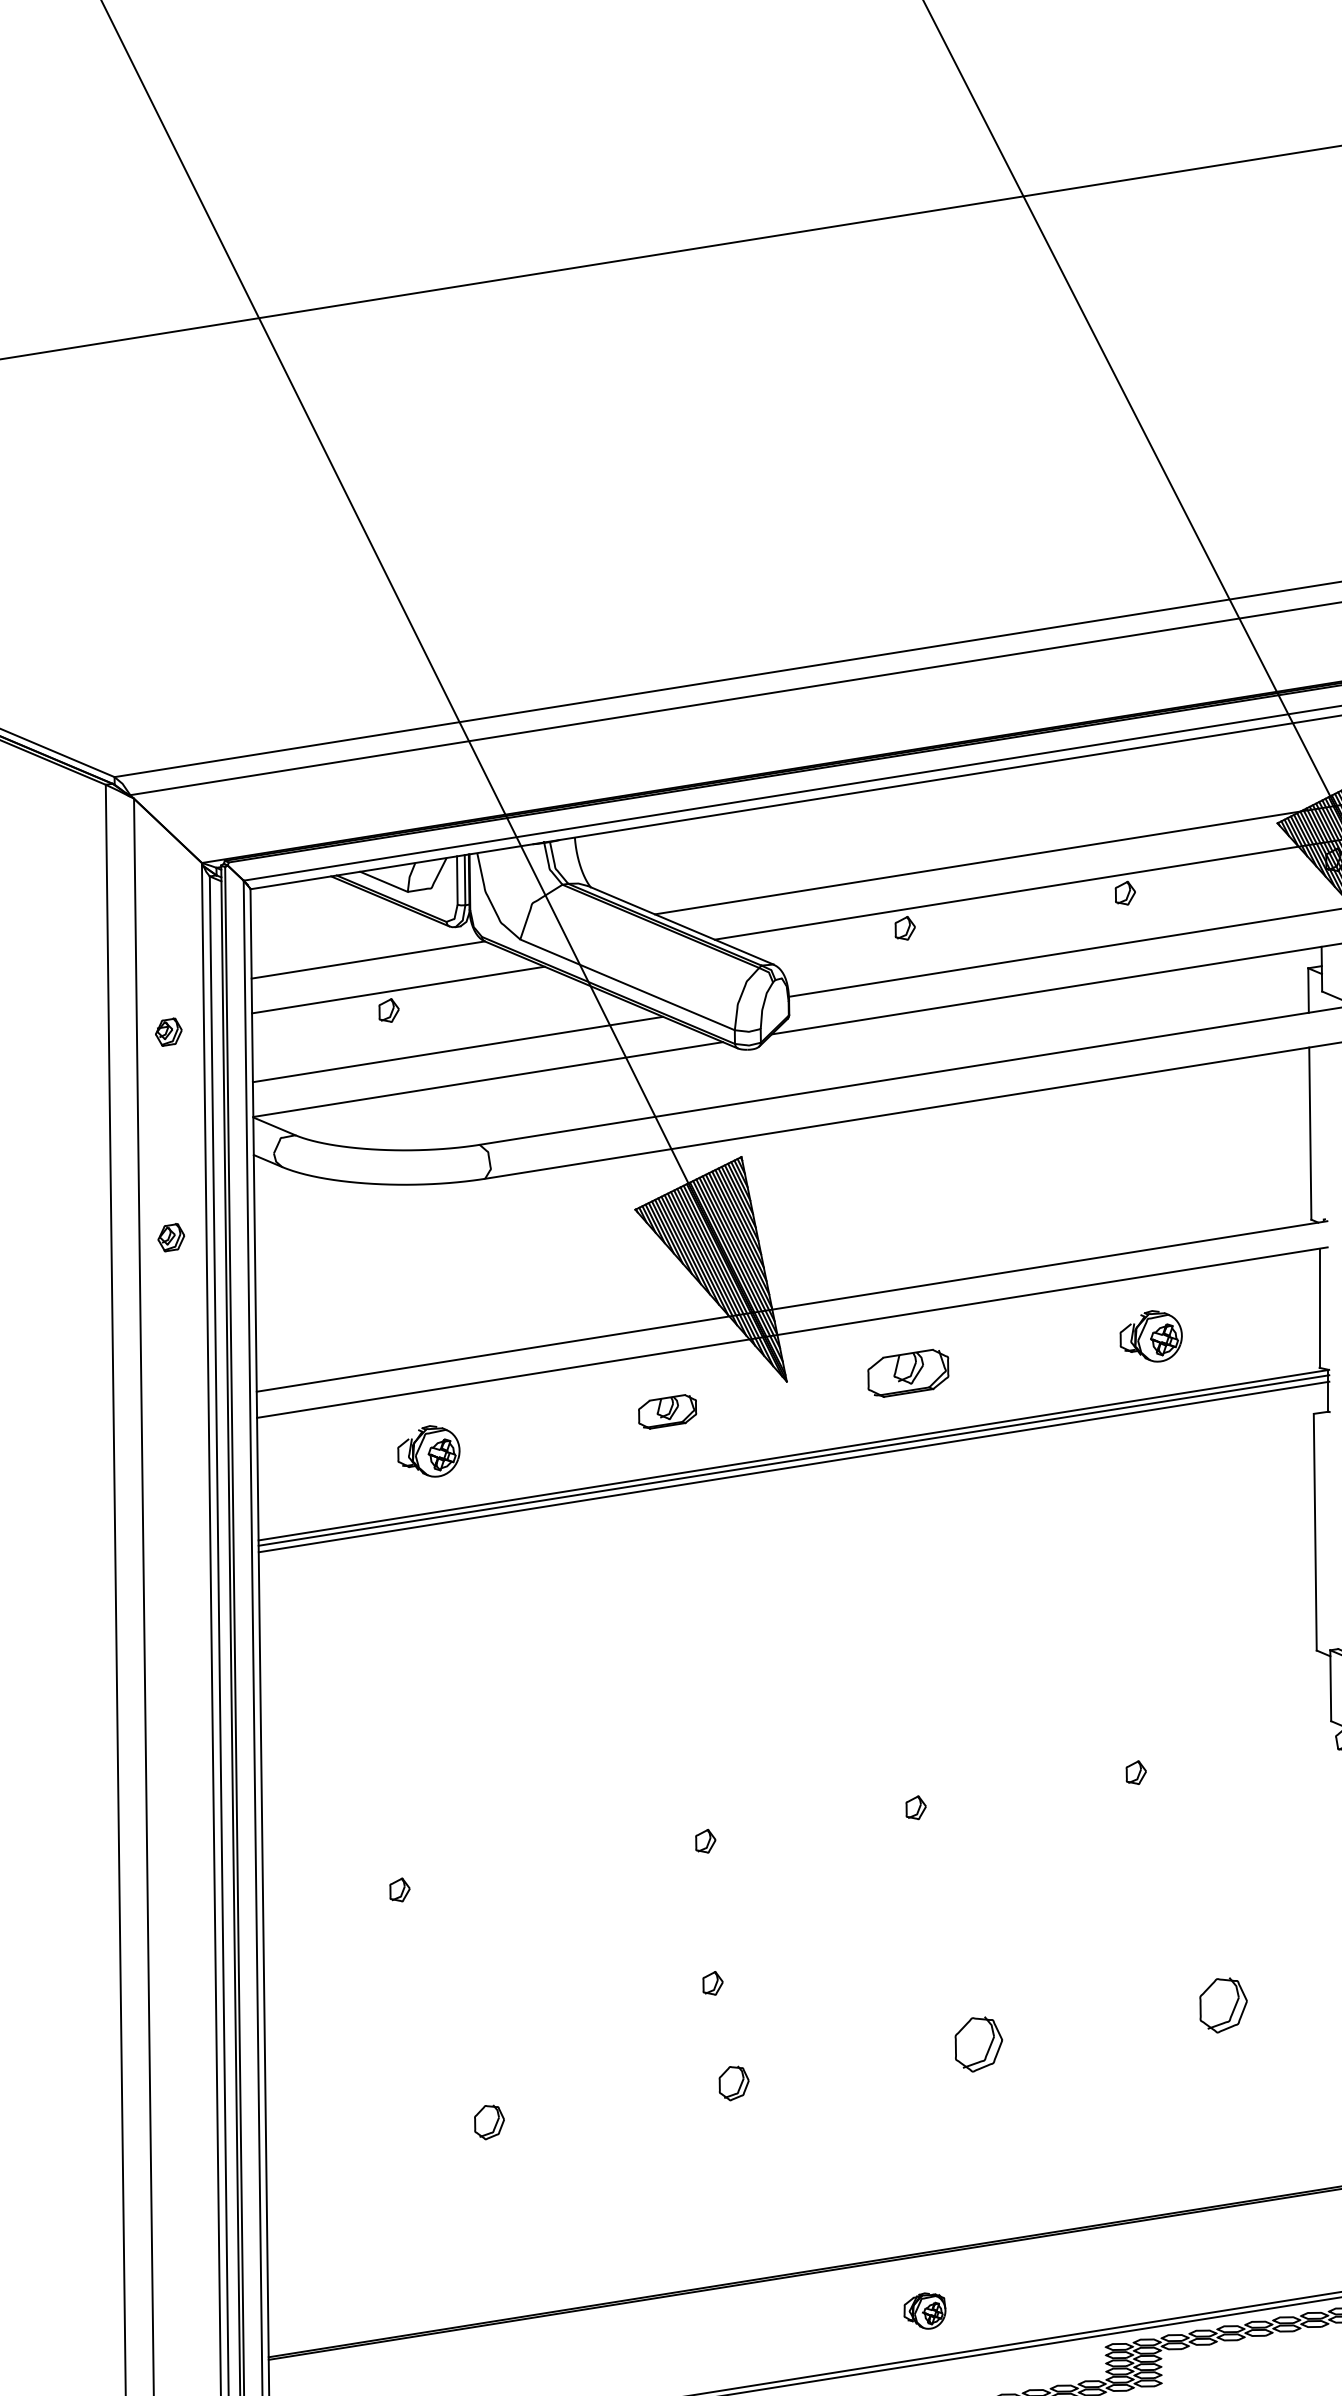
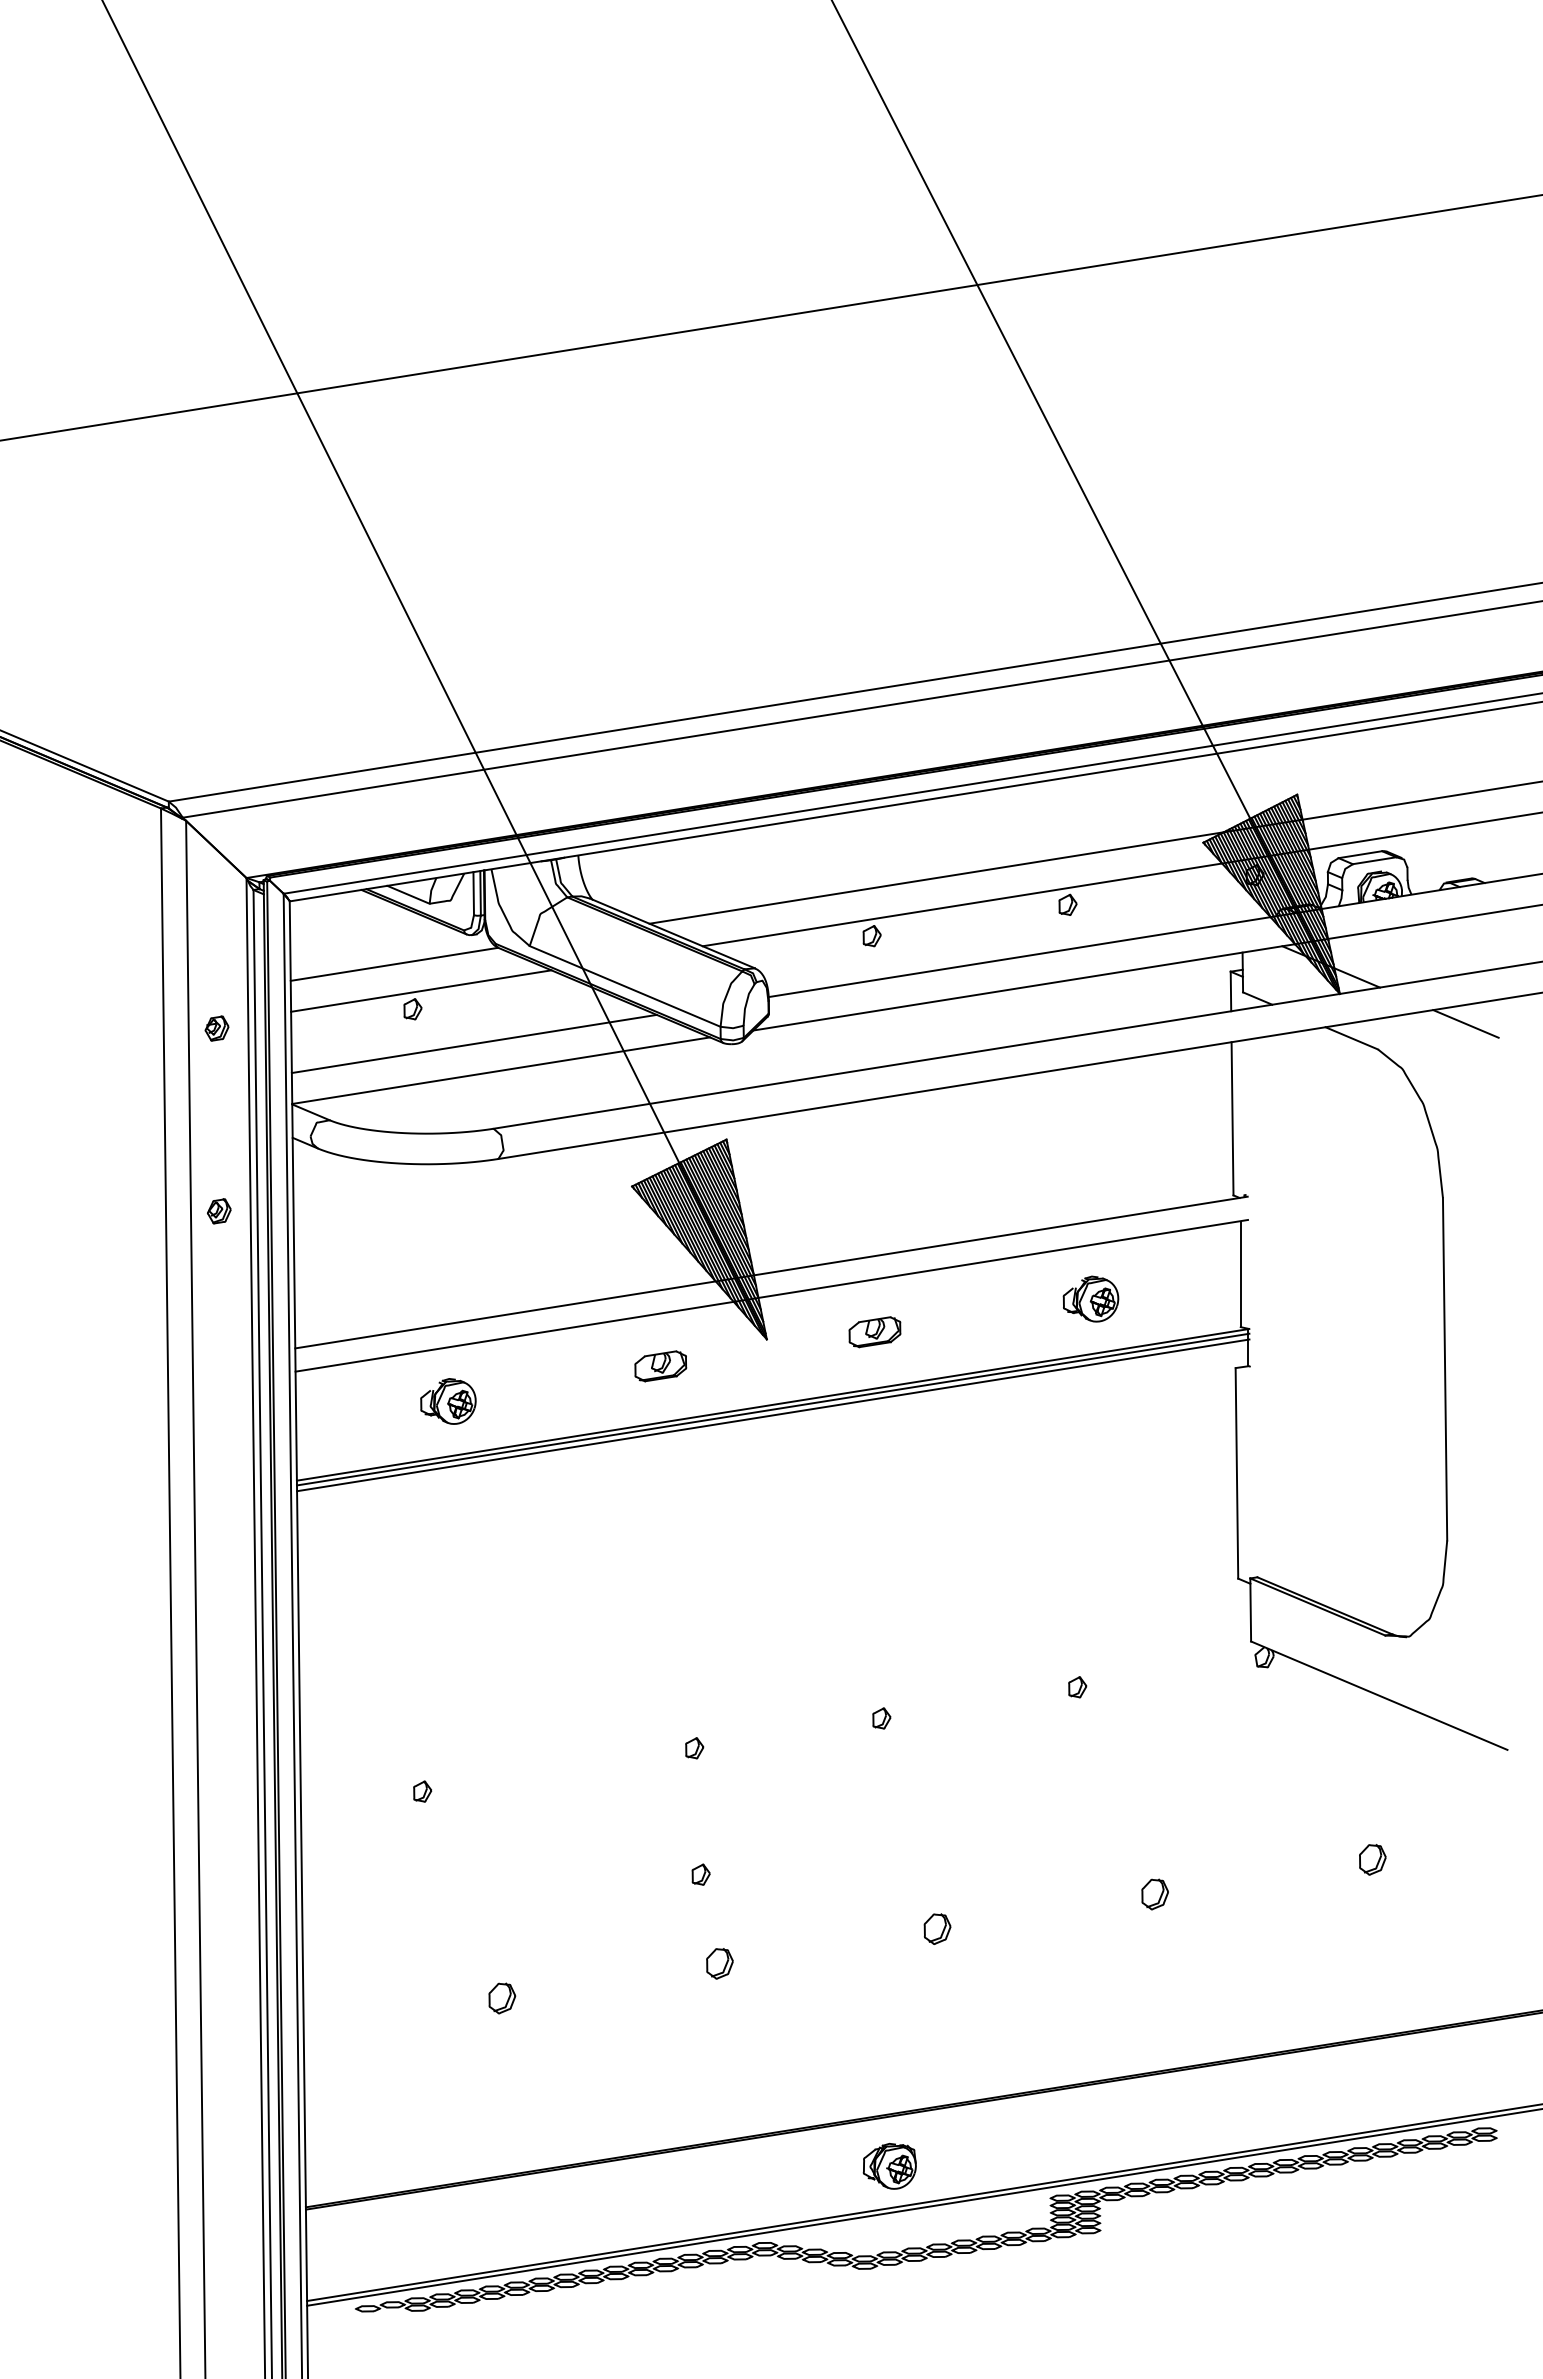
part: (907, 1373) -> (874, 1332), size x0.71
part: (1222, 2005) -> (1154, 1894), size x0.62
part: (978, 2043) -> (937, 1928), size x0.62
part: (924, 2310) -> (889, 2165), size x1.43

